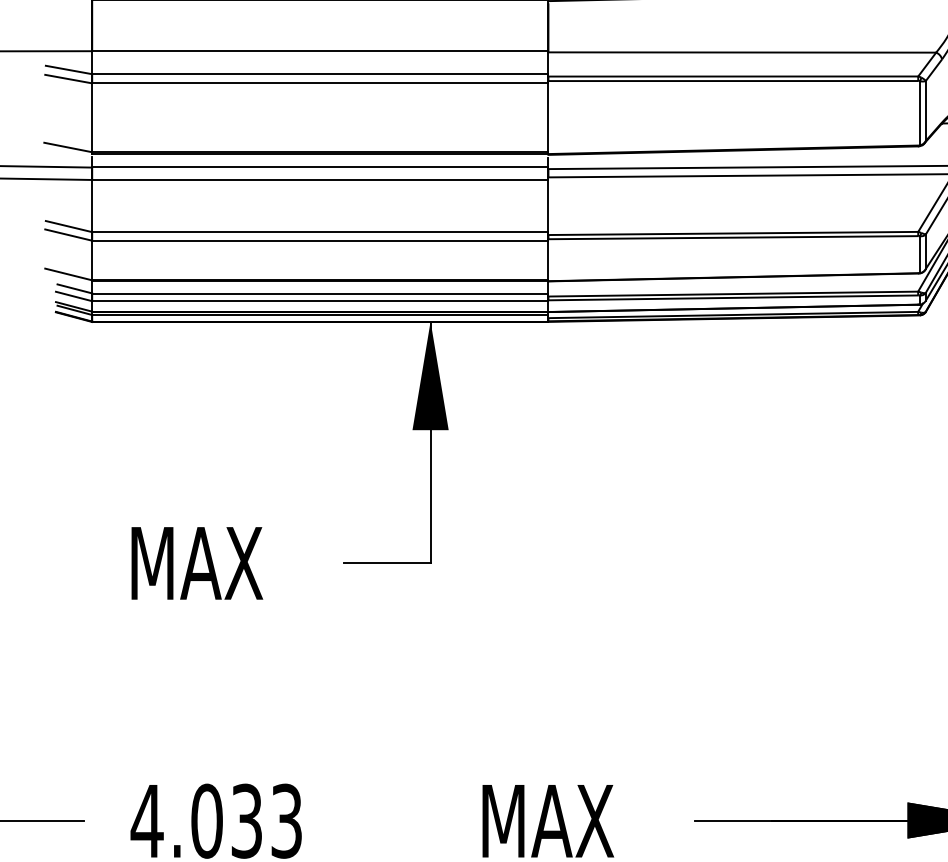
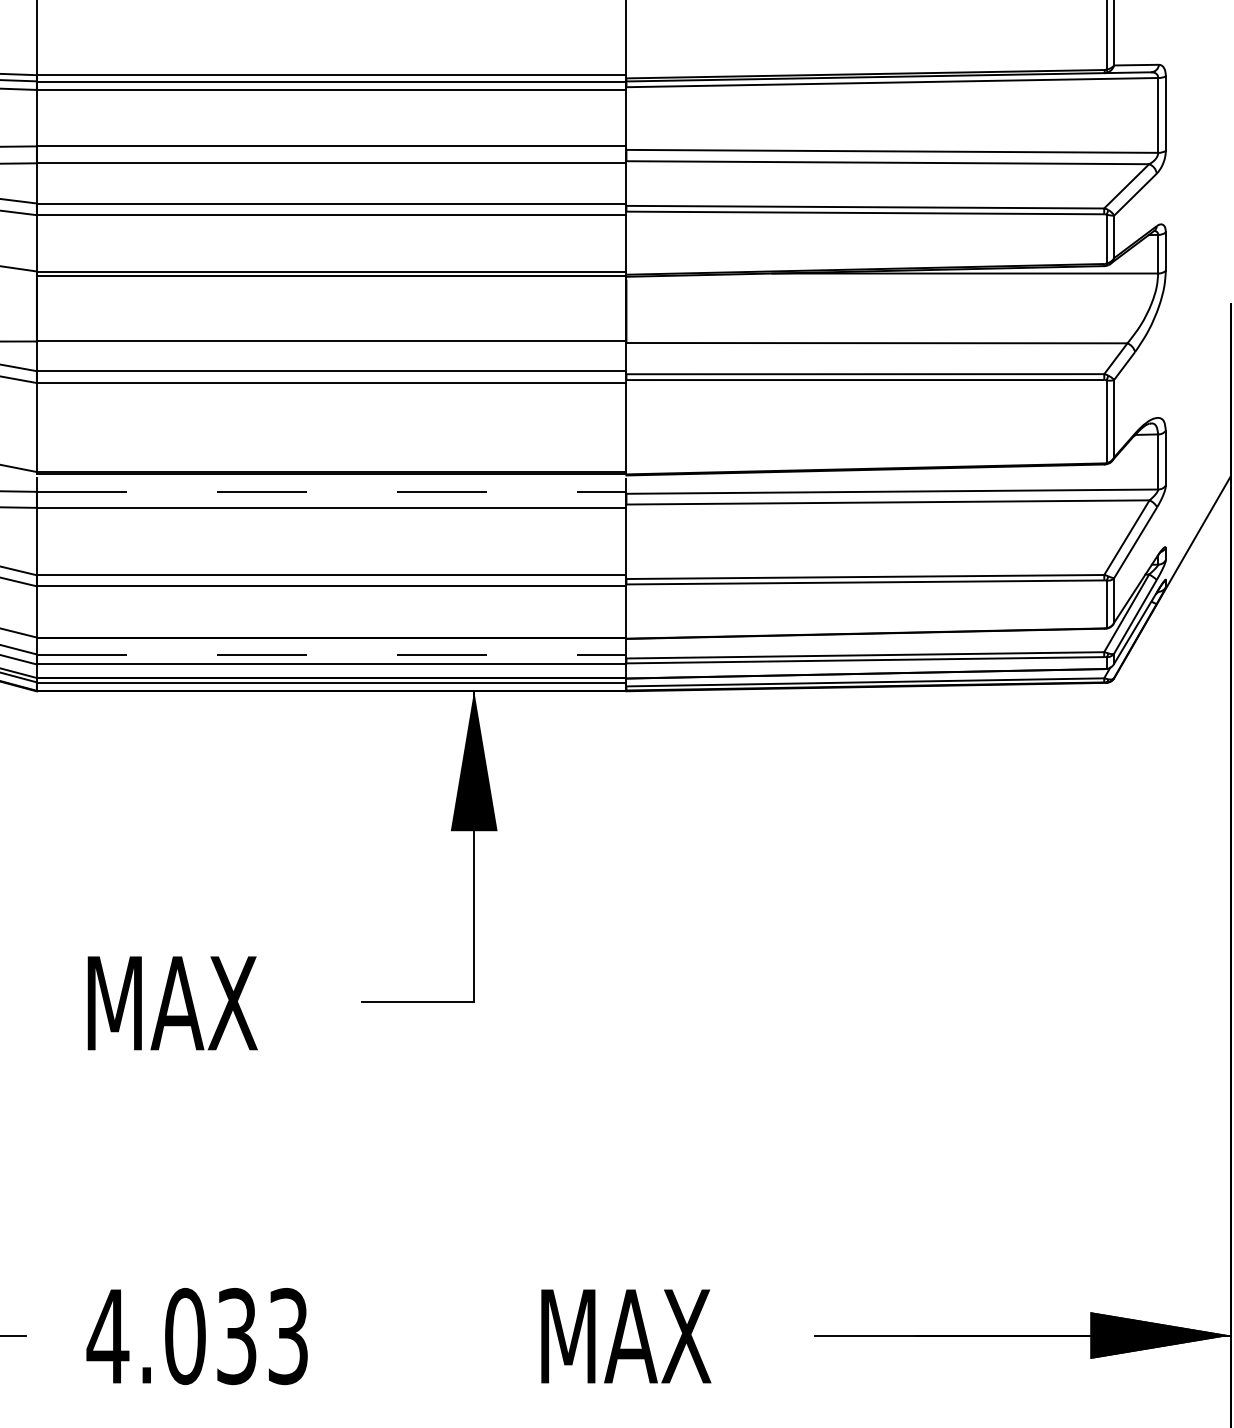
line: (320, 167) -> (331, 491), solid -> dashed
line: (320, 293) -> (331, 654), solid -> dashed

